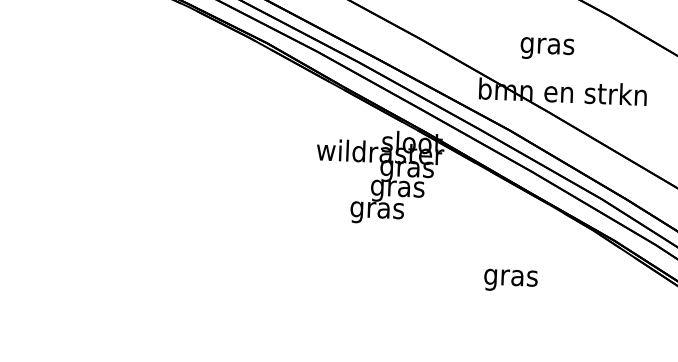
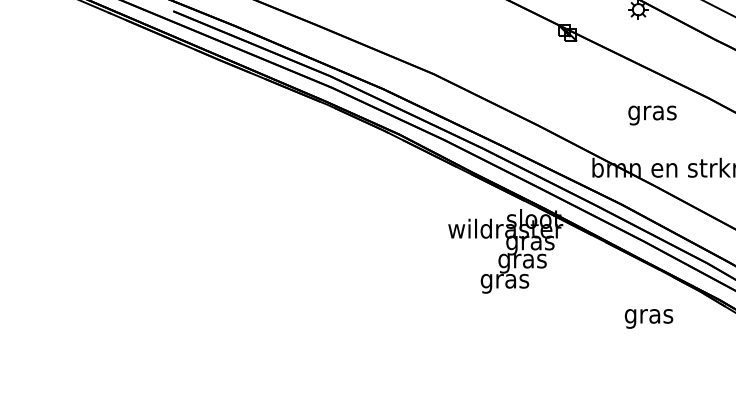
text: (547, 48) -> (652, 115), moved
text: (510, 280) -> (648, 318), moved

